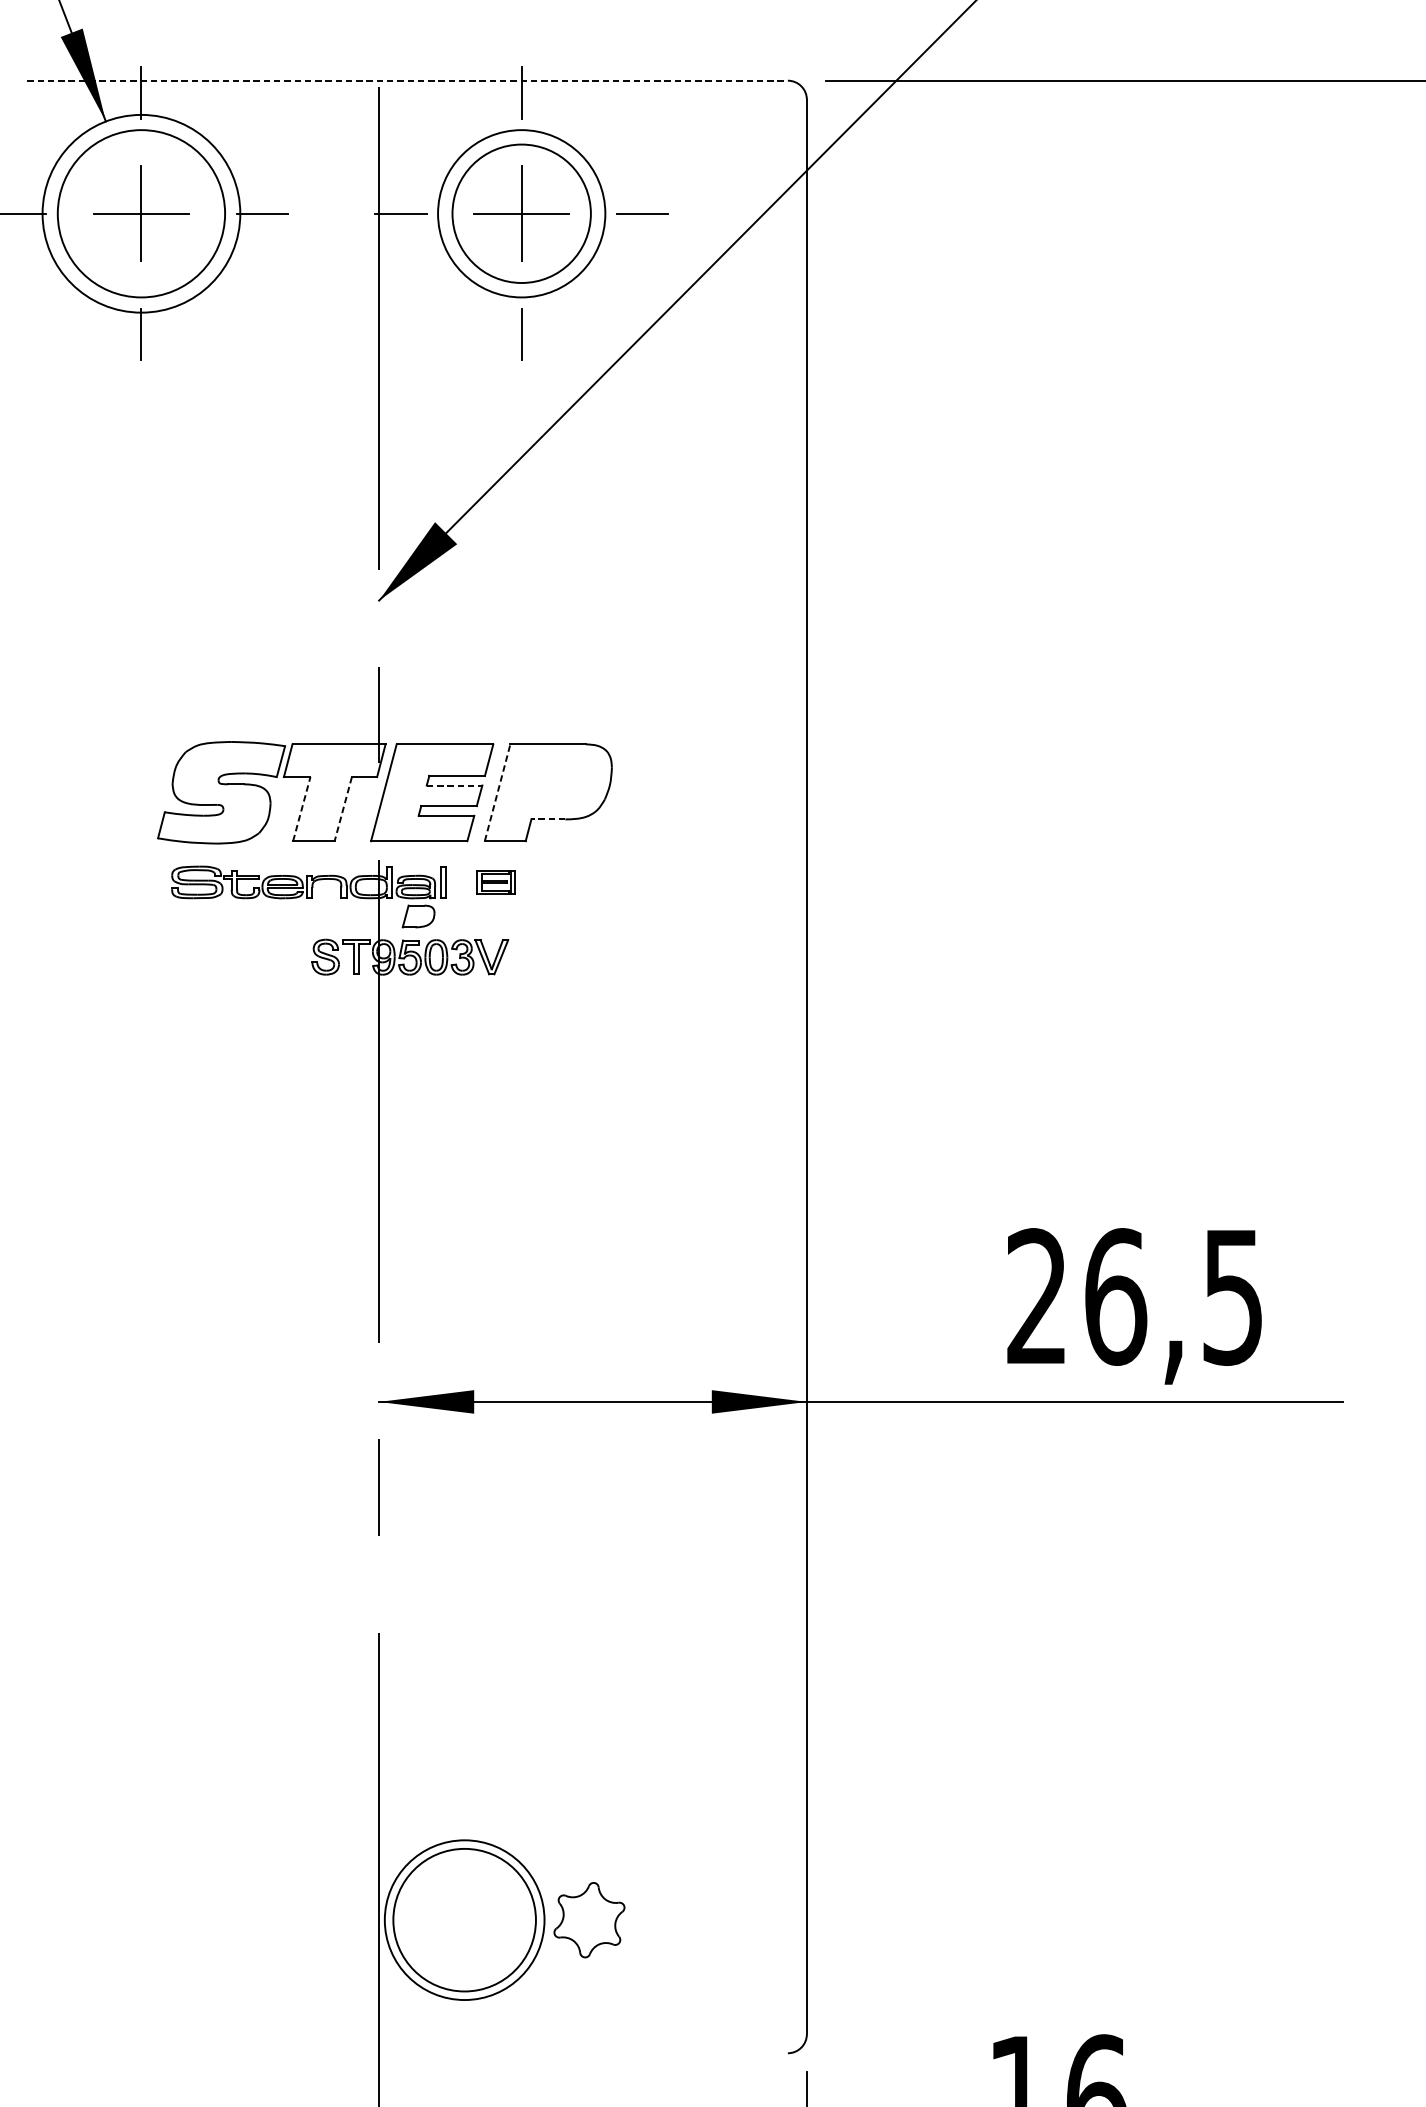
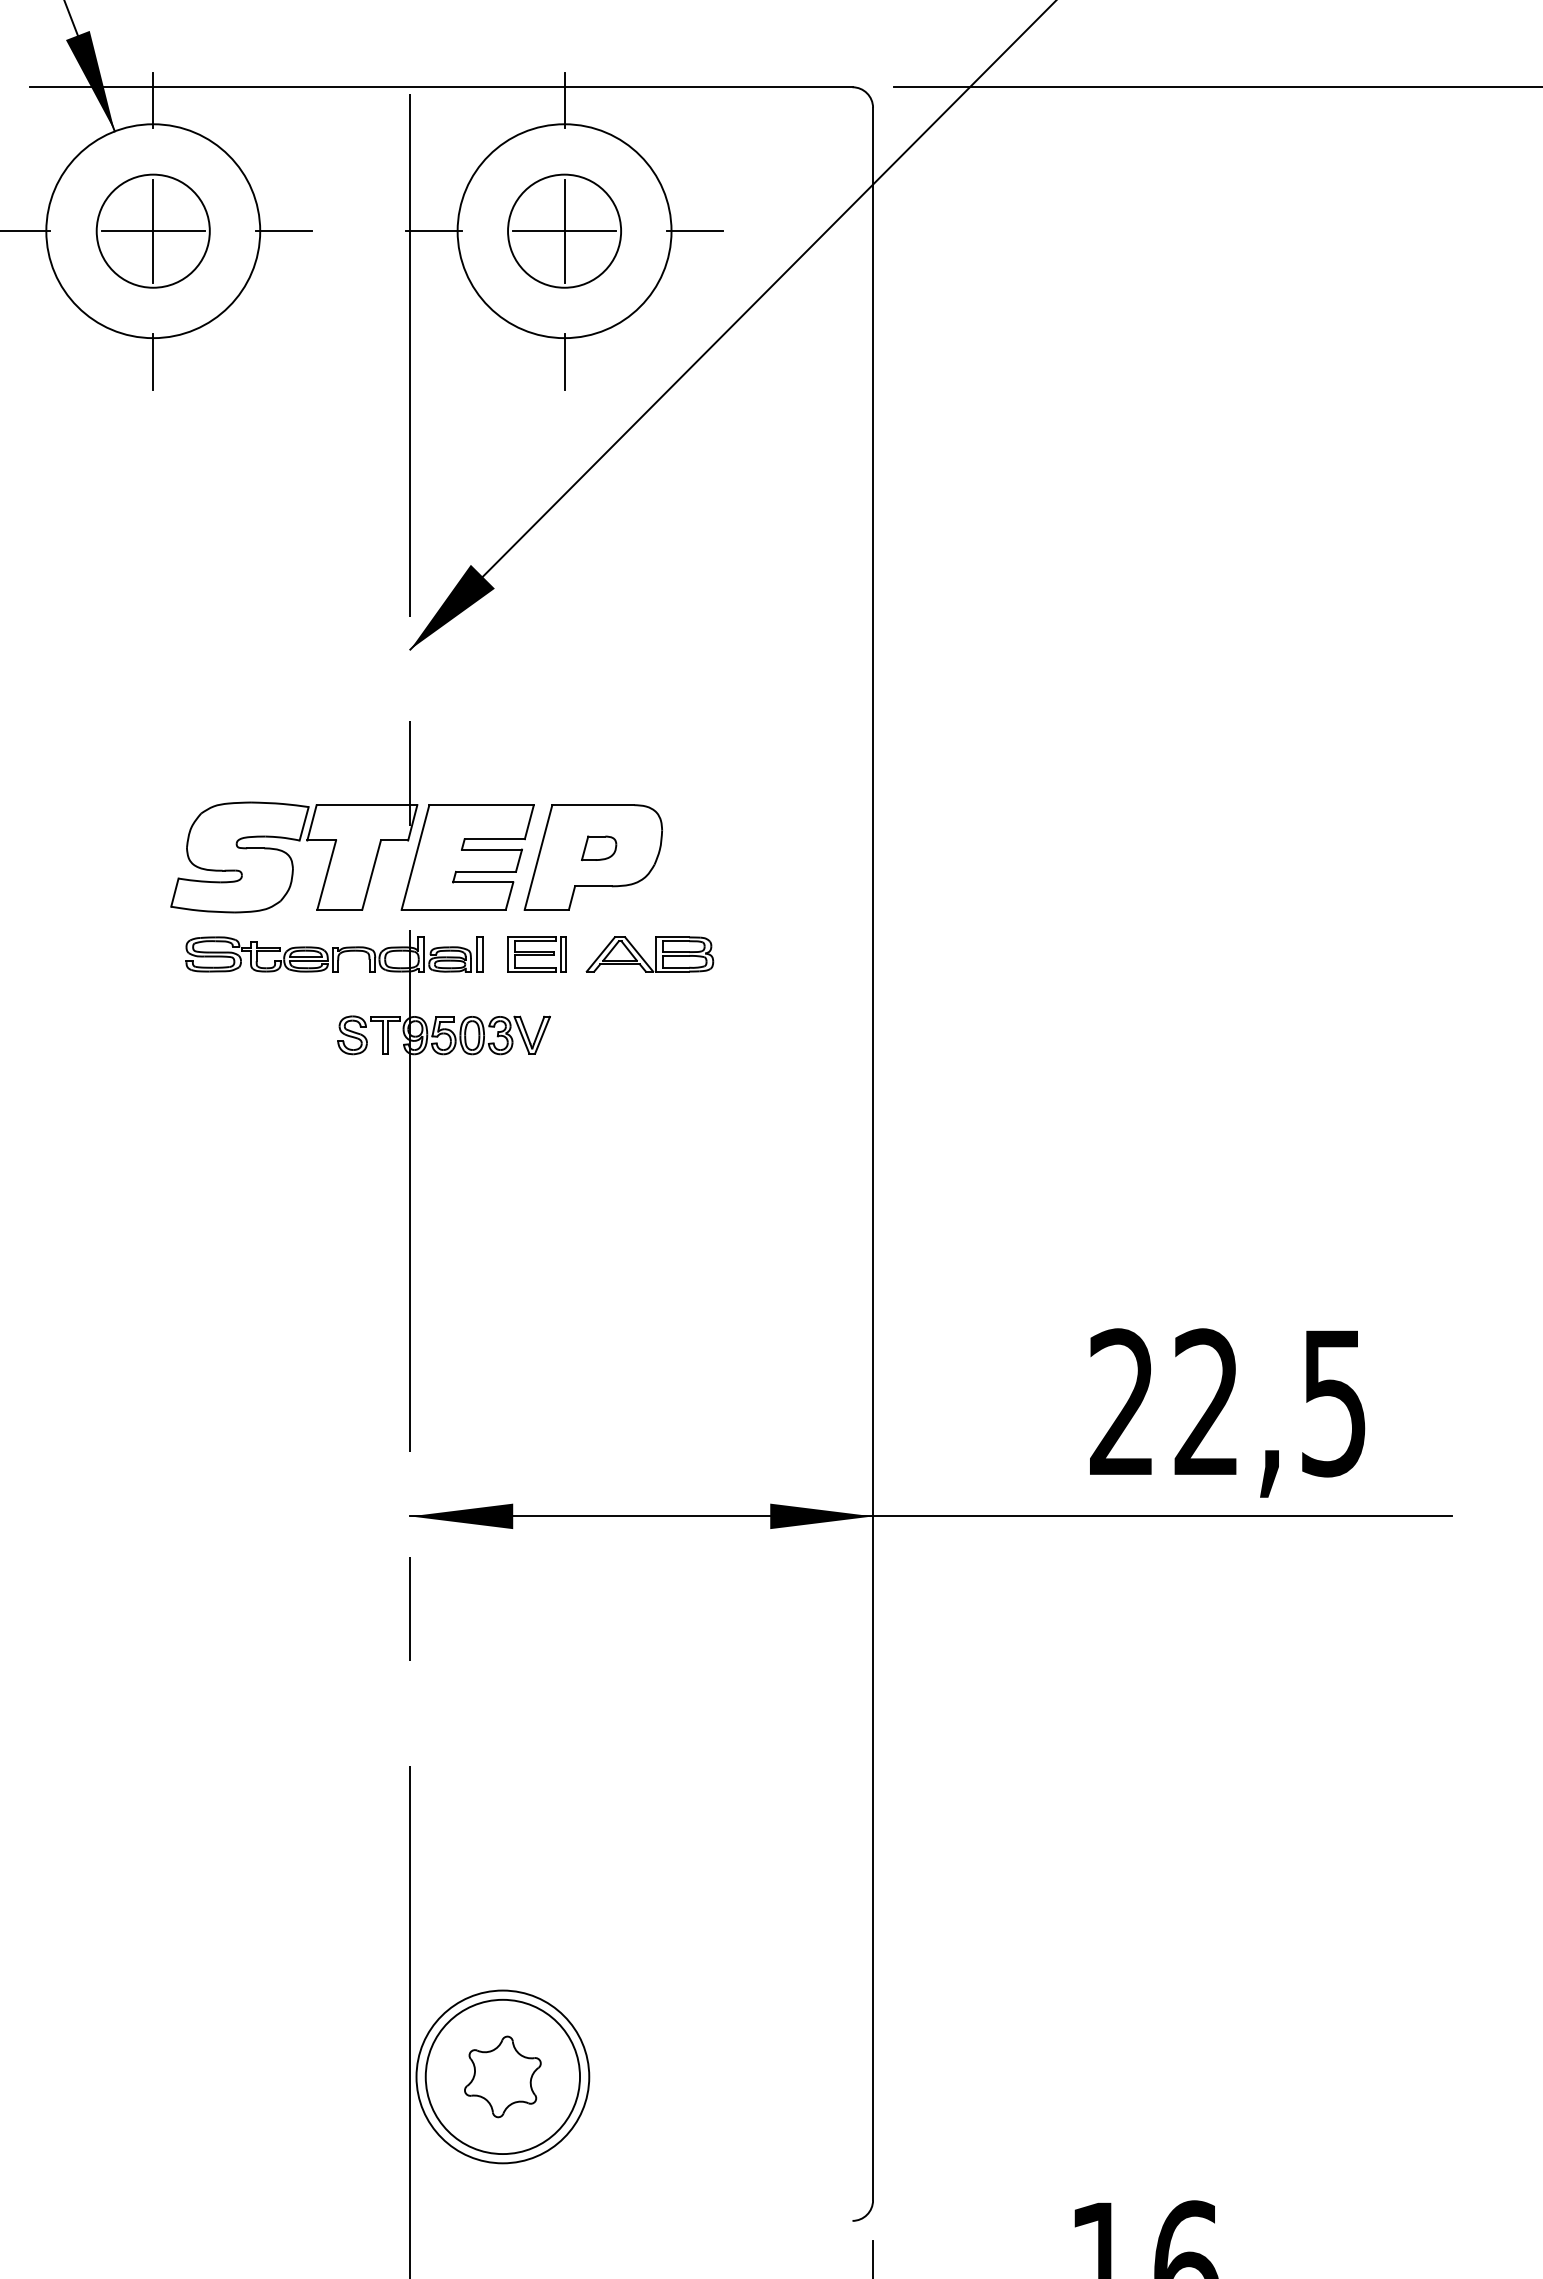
line: (407, 80) -> (441, 87), dashed -> solid
circle: (140, 213) -> (152, 230), size x0.62
circle: (521, 213) -> (564, 230), size x0.62
circle: (521, 214) -> (564, 231), size x1.43
line: (455, 785) -> (492, 849), dashed -> solid
line: (497, 792) -> (538, 857), dashed -> solid
line: (301, 809) -> (326, 875), dashed -> solid
line: (343, 809) -> (371, 875), dashed -> solid
line: (547, 819) -> (592, 886), dashed -> solid
part: (495, 882) -> (536, 954), size x1.43
part: (600, 882) -> (649, 954), added
part: (419, 916) -> (599, 848), moved
text: (1116, 1296) -> (1207, 1402), 26,5 -> 22,5
part: (589, 1919) -> (502, 2076), moved

